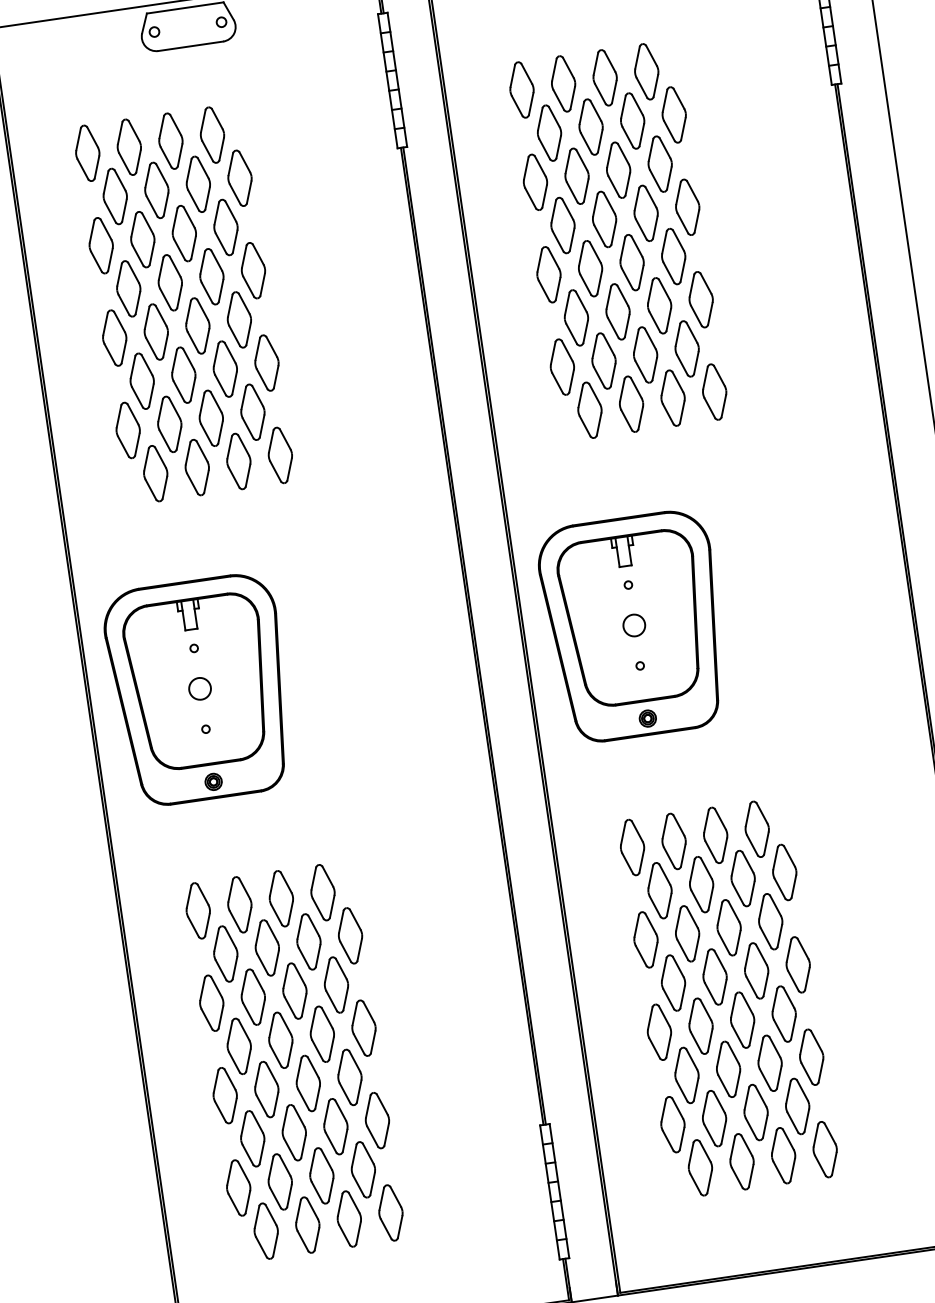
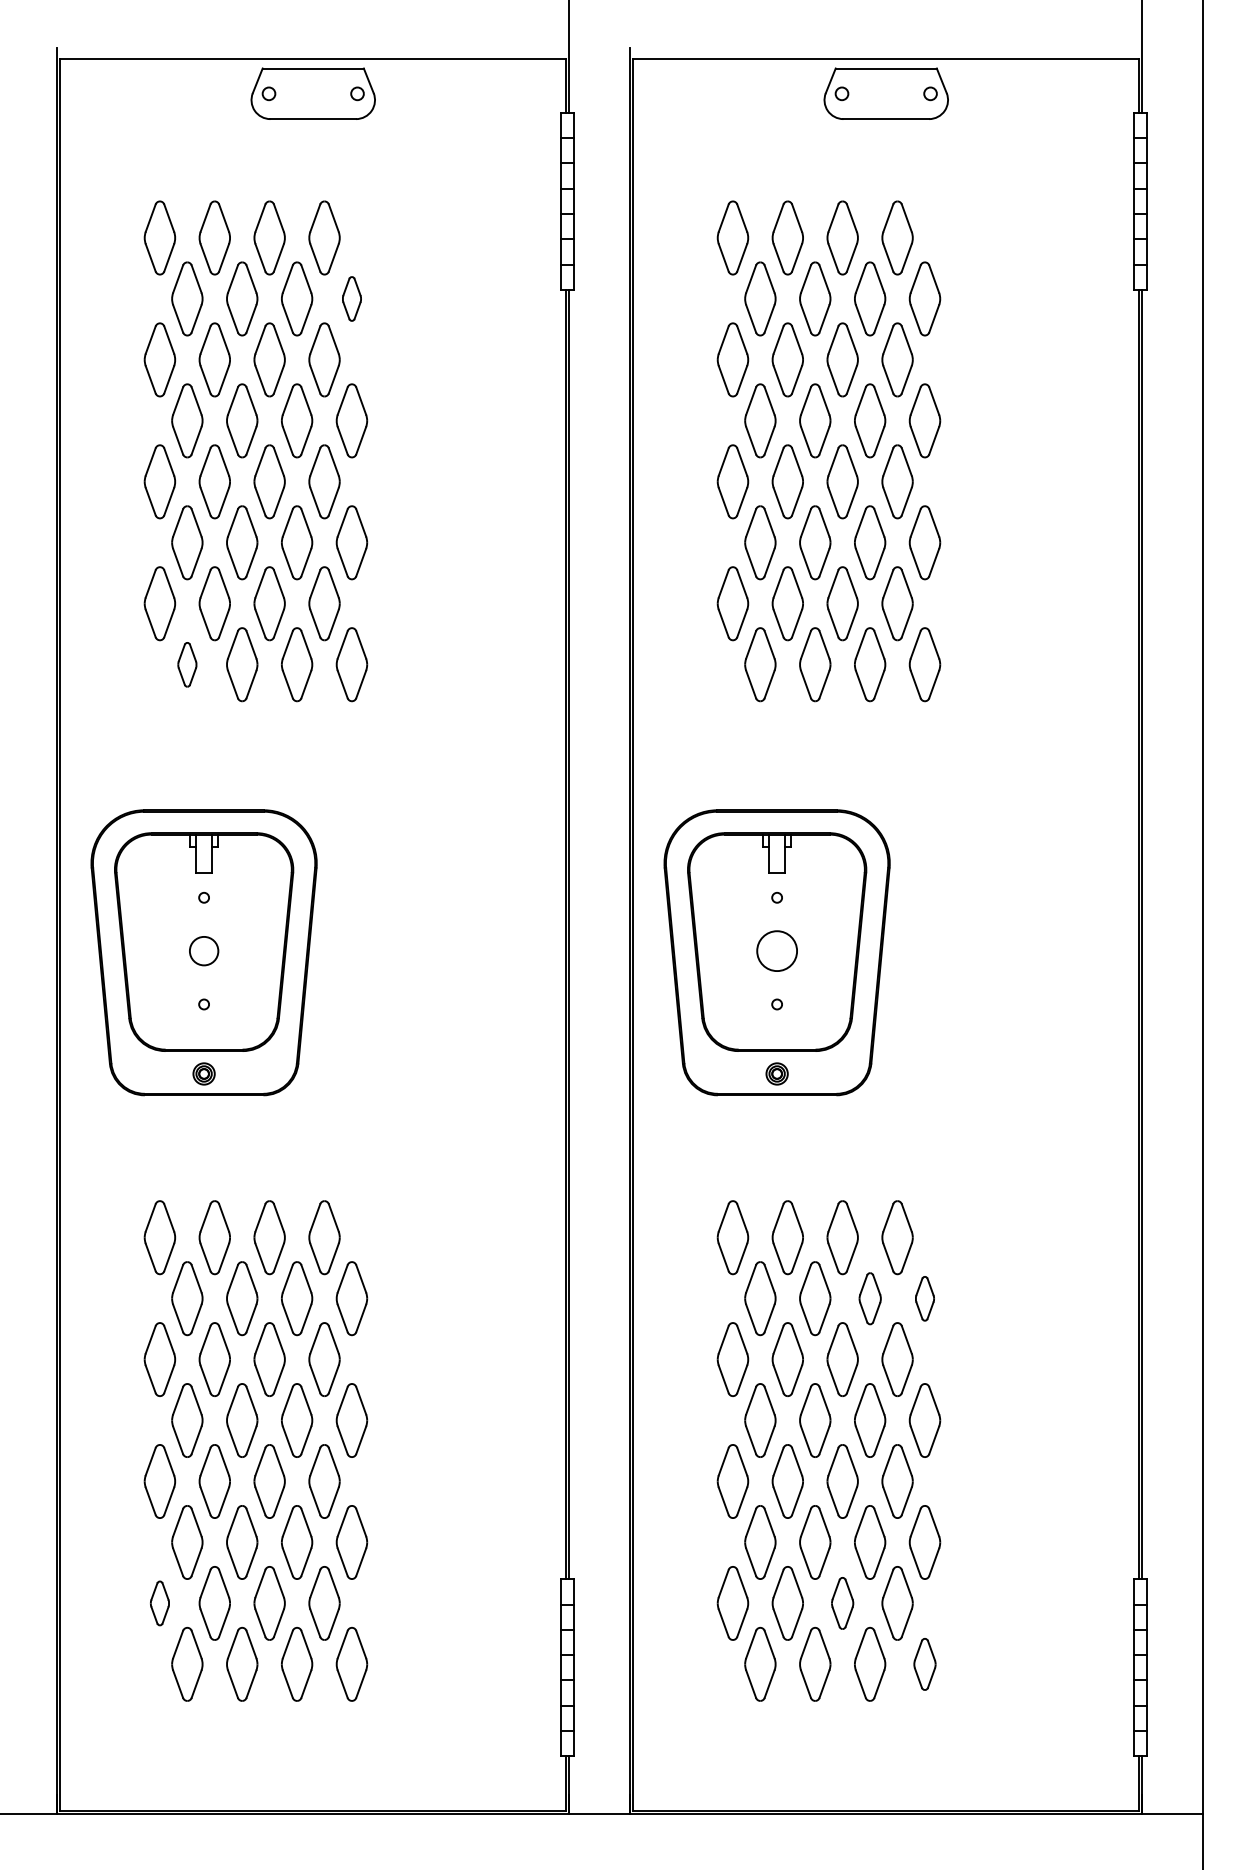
part: (239, 178) -> (351, 298), size x0.6
part: (155, 473) -> (187, 664), size x0.6
circle: (633, 625) -> (776, 950), size x1.4
part: (784, 872) -> (924, 1298), size x0.6
part: (743, 878) -> (870, 1298), size x0.7
part: (755, 1112) -> (842, 1603), size x0.7
part: (824, 1149) -> (924, 1664), size x0.7
part: (238, 1188) -> (159, 1603), size x0.6

